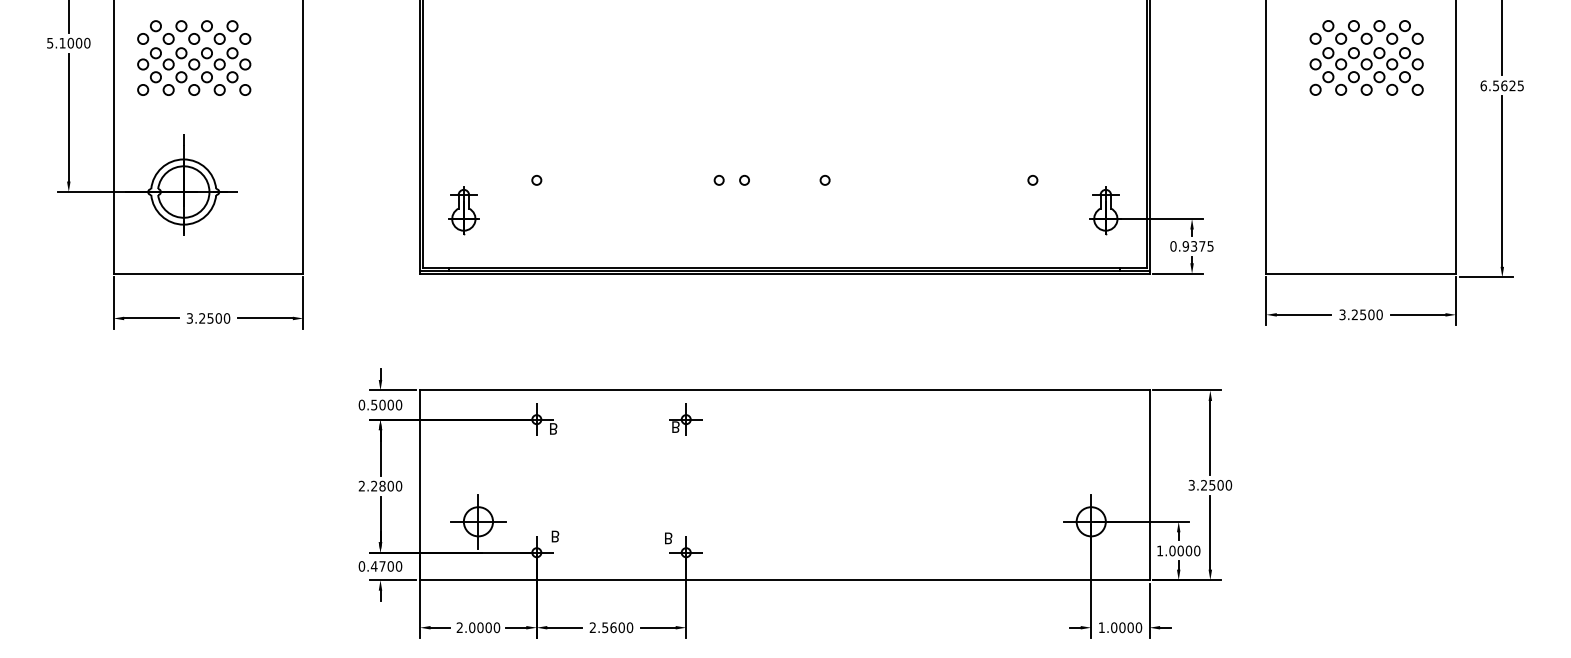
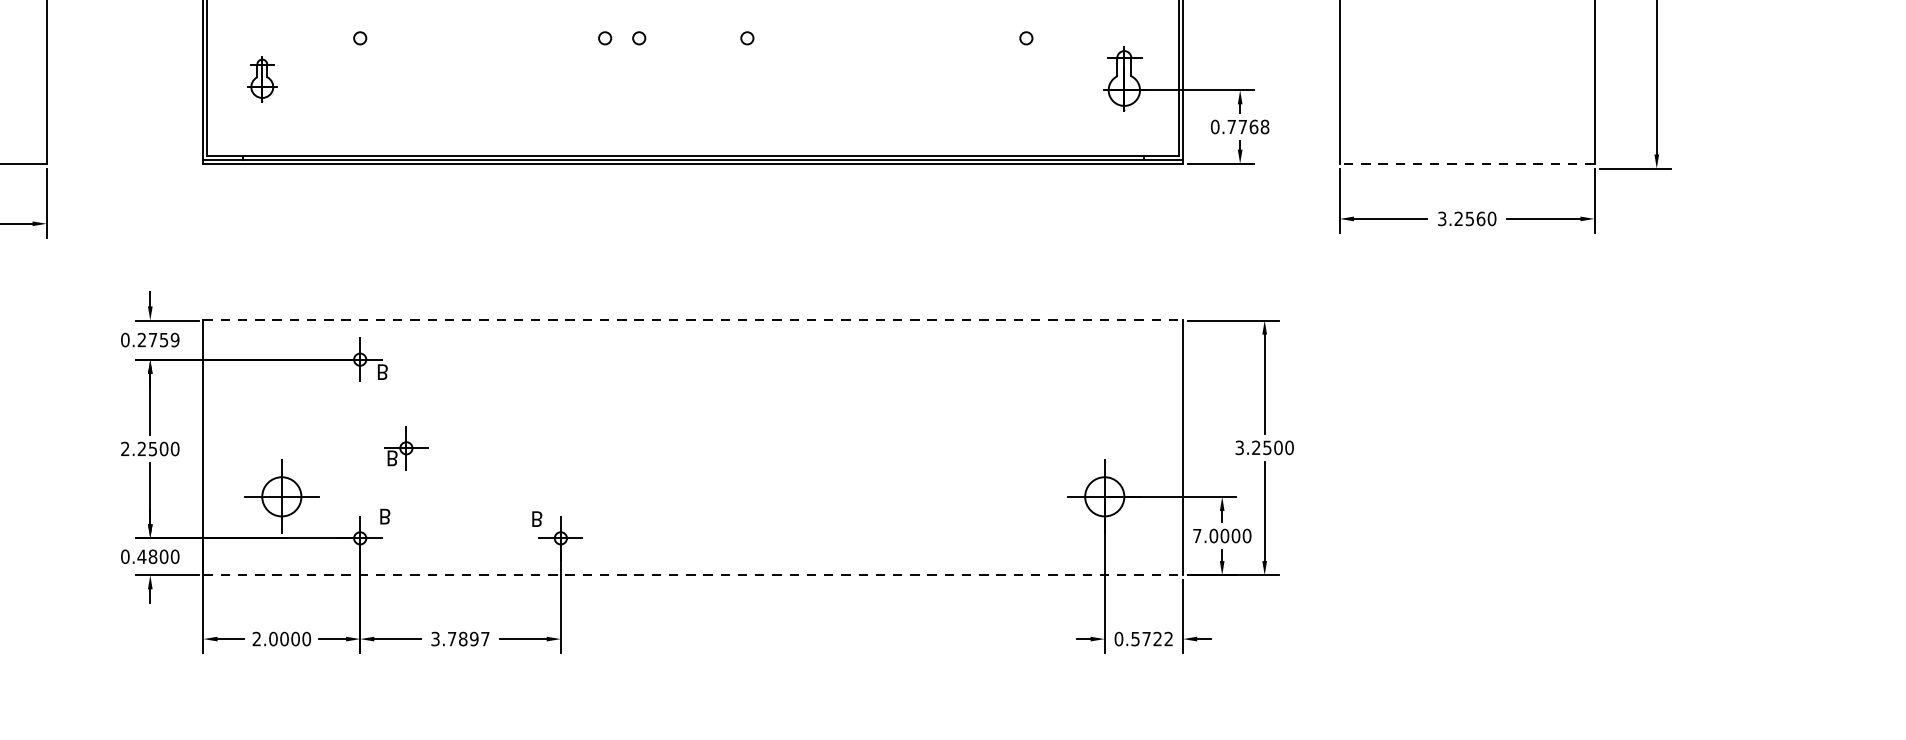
part: (463, 210) -> (261, 78), size x0.7
text: (1197, 246) -> (1247, 127), 0.9375 -> 0.7768
line: (1361, 273) -> (1467, 163), solid -> dashed
text: (1371, 314) -> (1481, 218), 3.2500 -> 3.2560
line: (784, 390) -> (692, 320), solid -> dashed
text: (386, 404) -> (158, 339), 0.5000 -> 0.2759
part: (685, 419) -> (405, 448), moved
text: (382, 485) -> (152, 448), 2.2800 -> 2.2500
text: (1160, 550) -> (1197, 535), 1.0000 -> 7.0000
text: (382, 566) -> (152, 556), 0.4700 -> 0.4800
line: (784, 580) -> (692, 575), solid -> dashed
text: (611, 627) -> (460, 638), 2.5600 -> 3.7897
text: (1120, 627) -> (1144, 638), 1.0000 -> 0.5722

